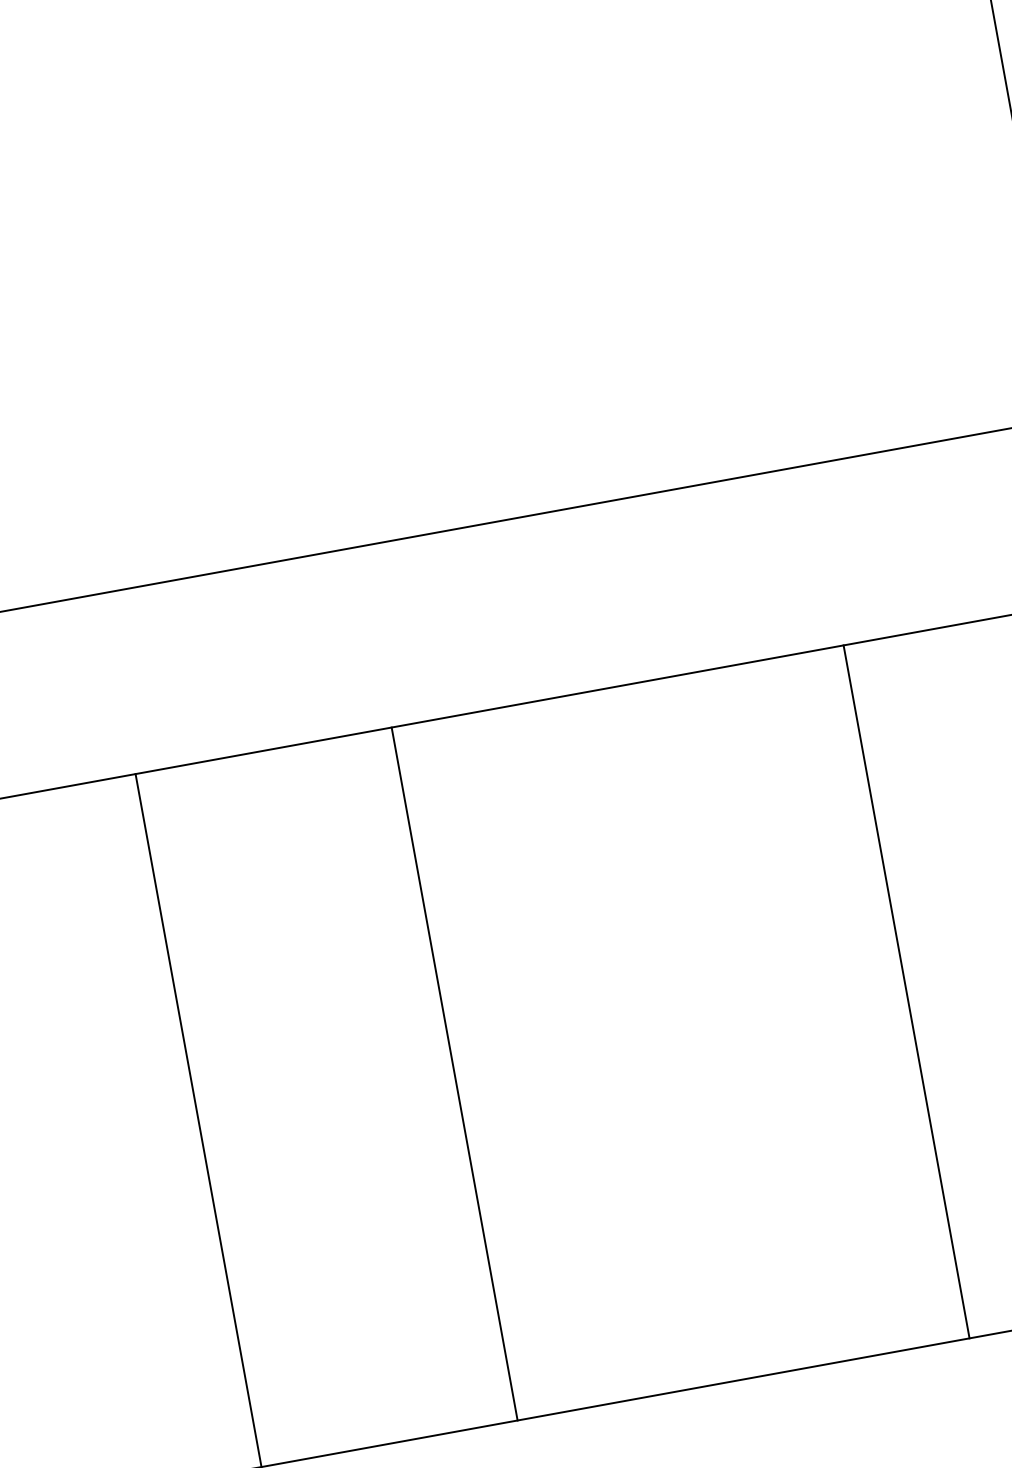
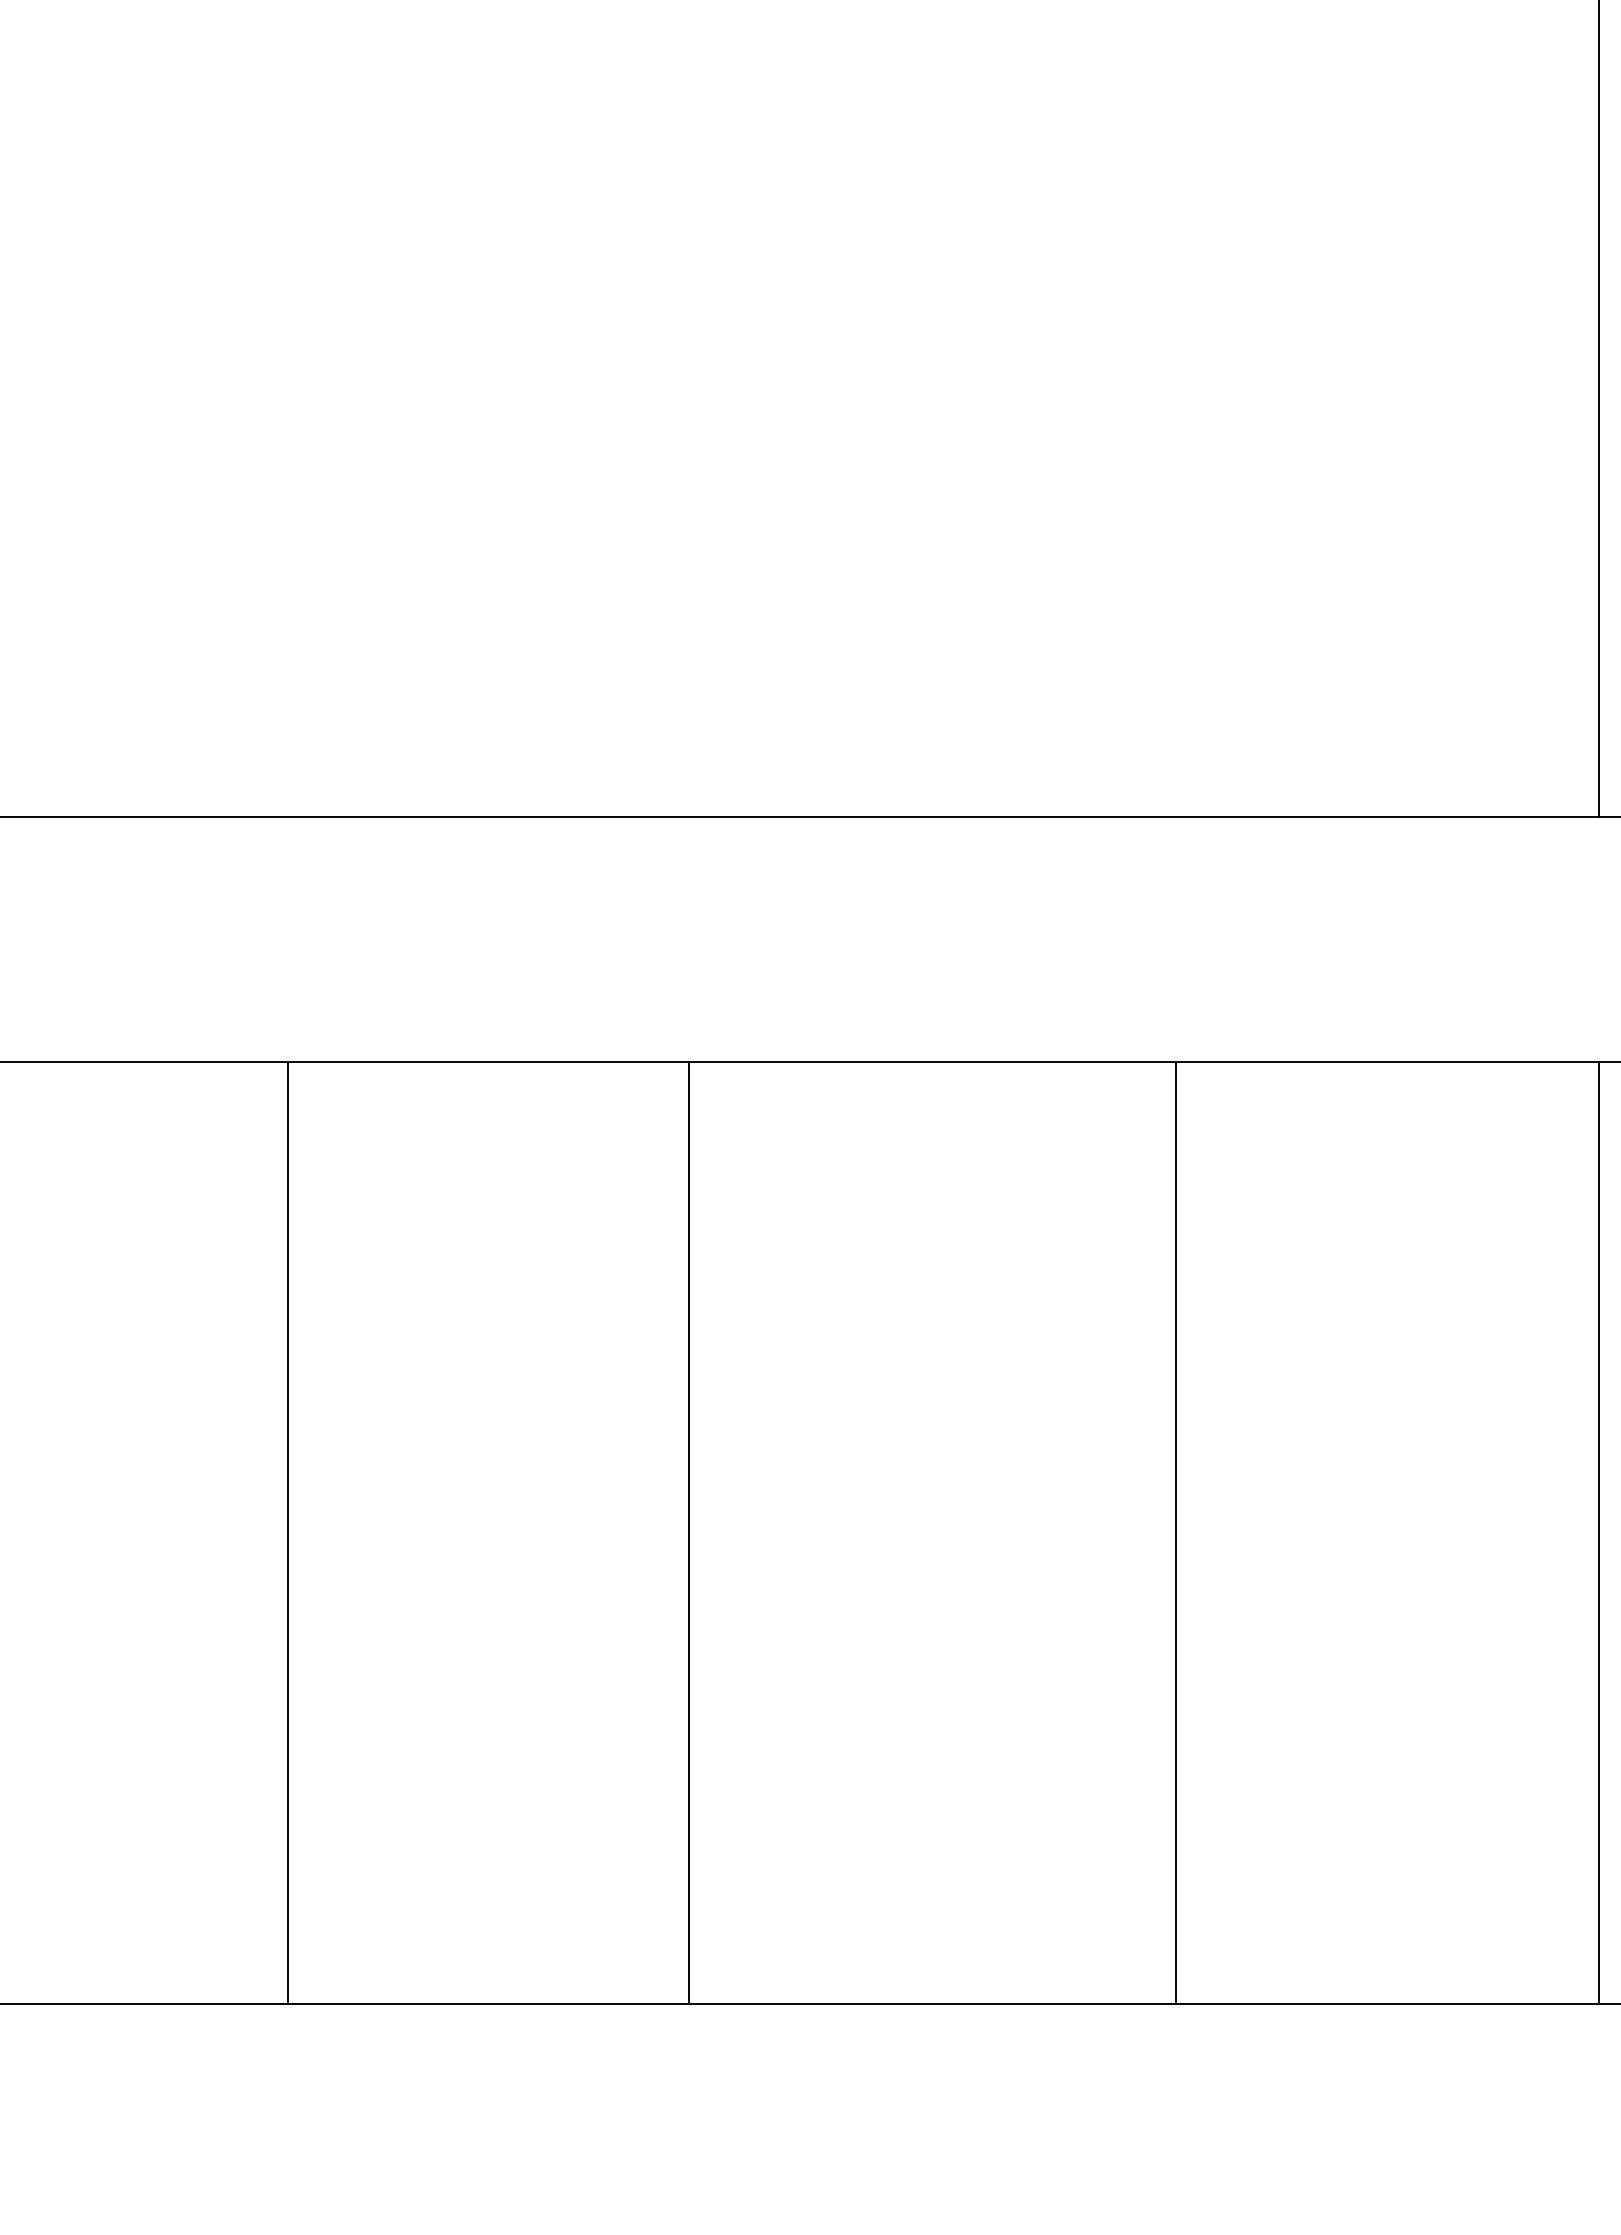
line: (906, 992) -> (1175, 1533), moved
line: (454, 1074) -> (689, 1533), moved

